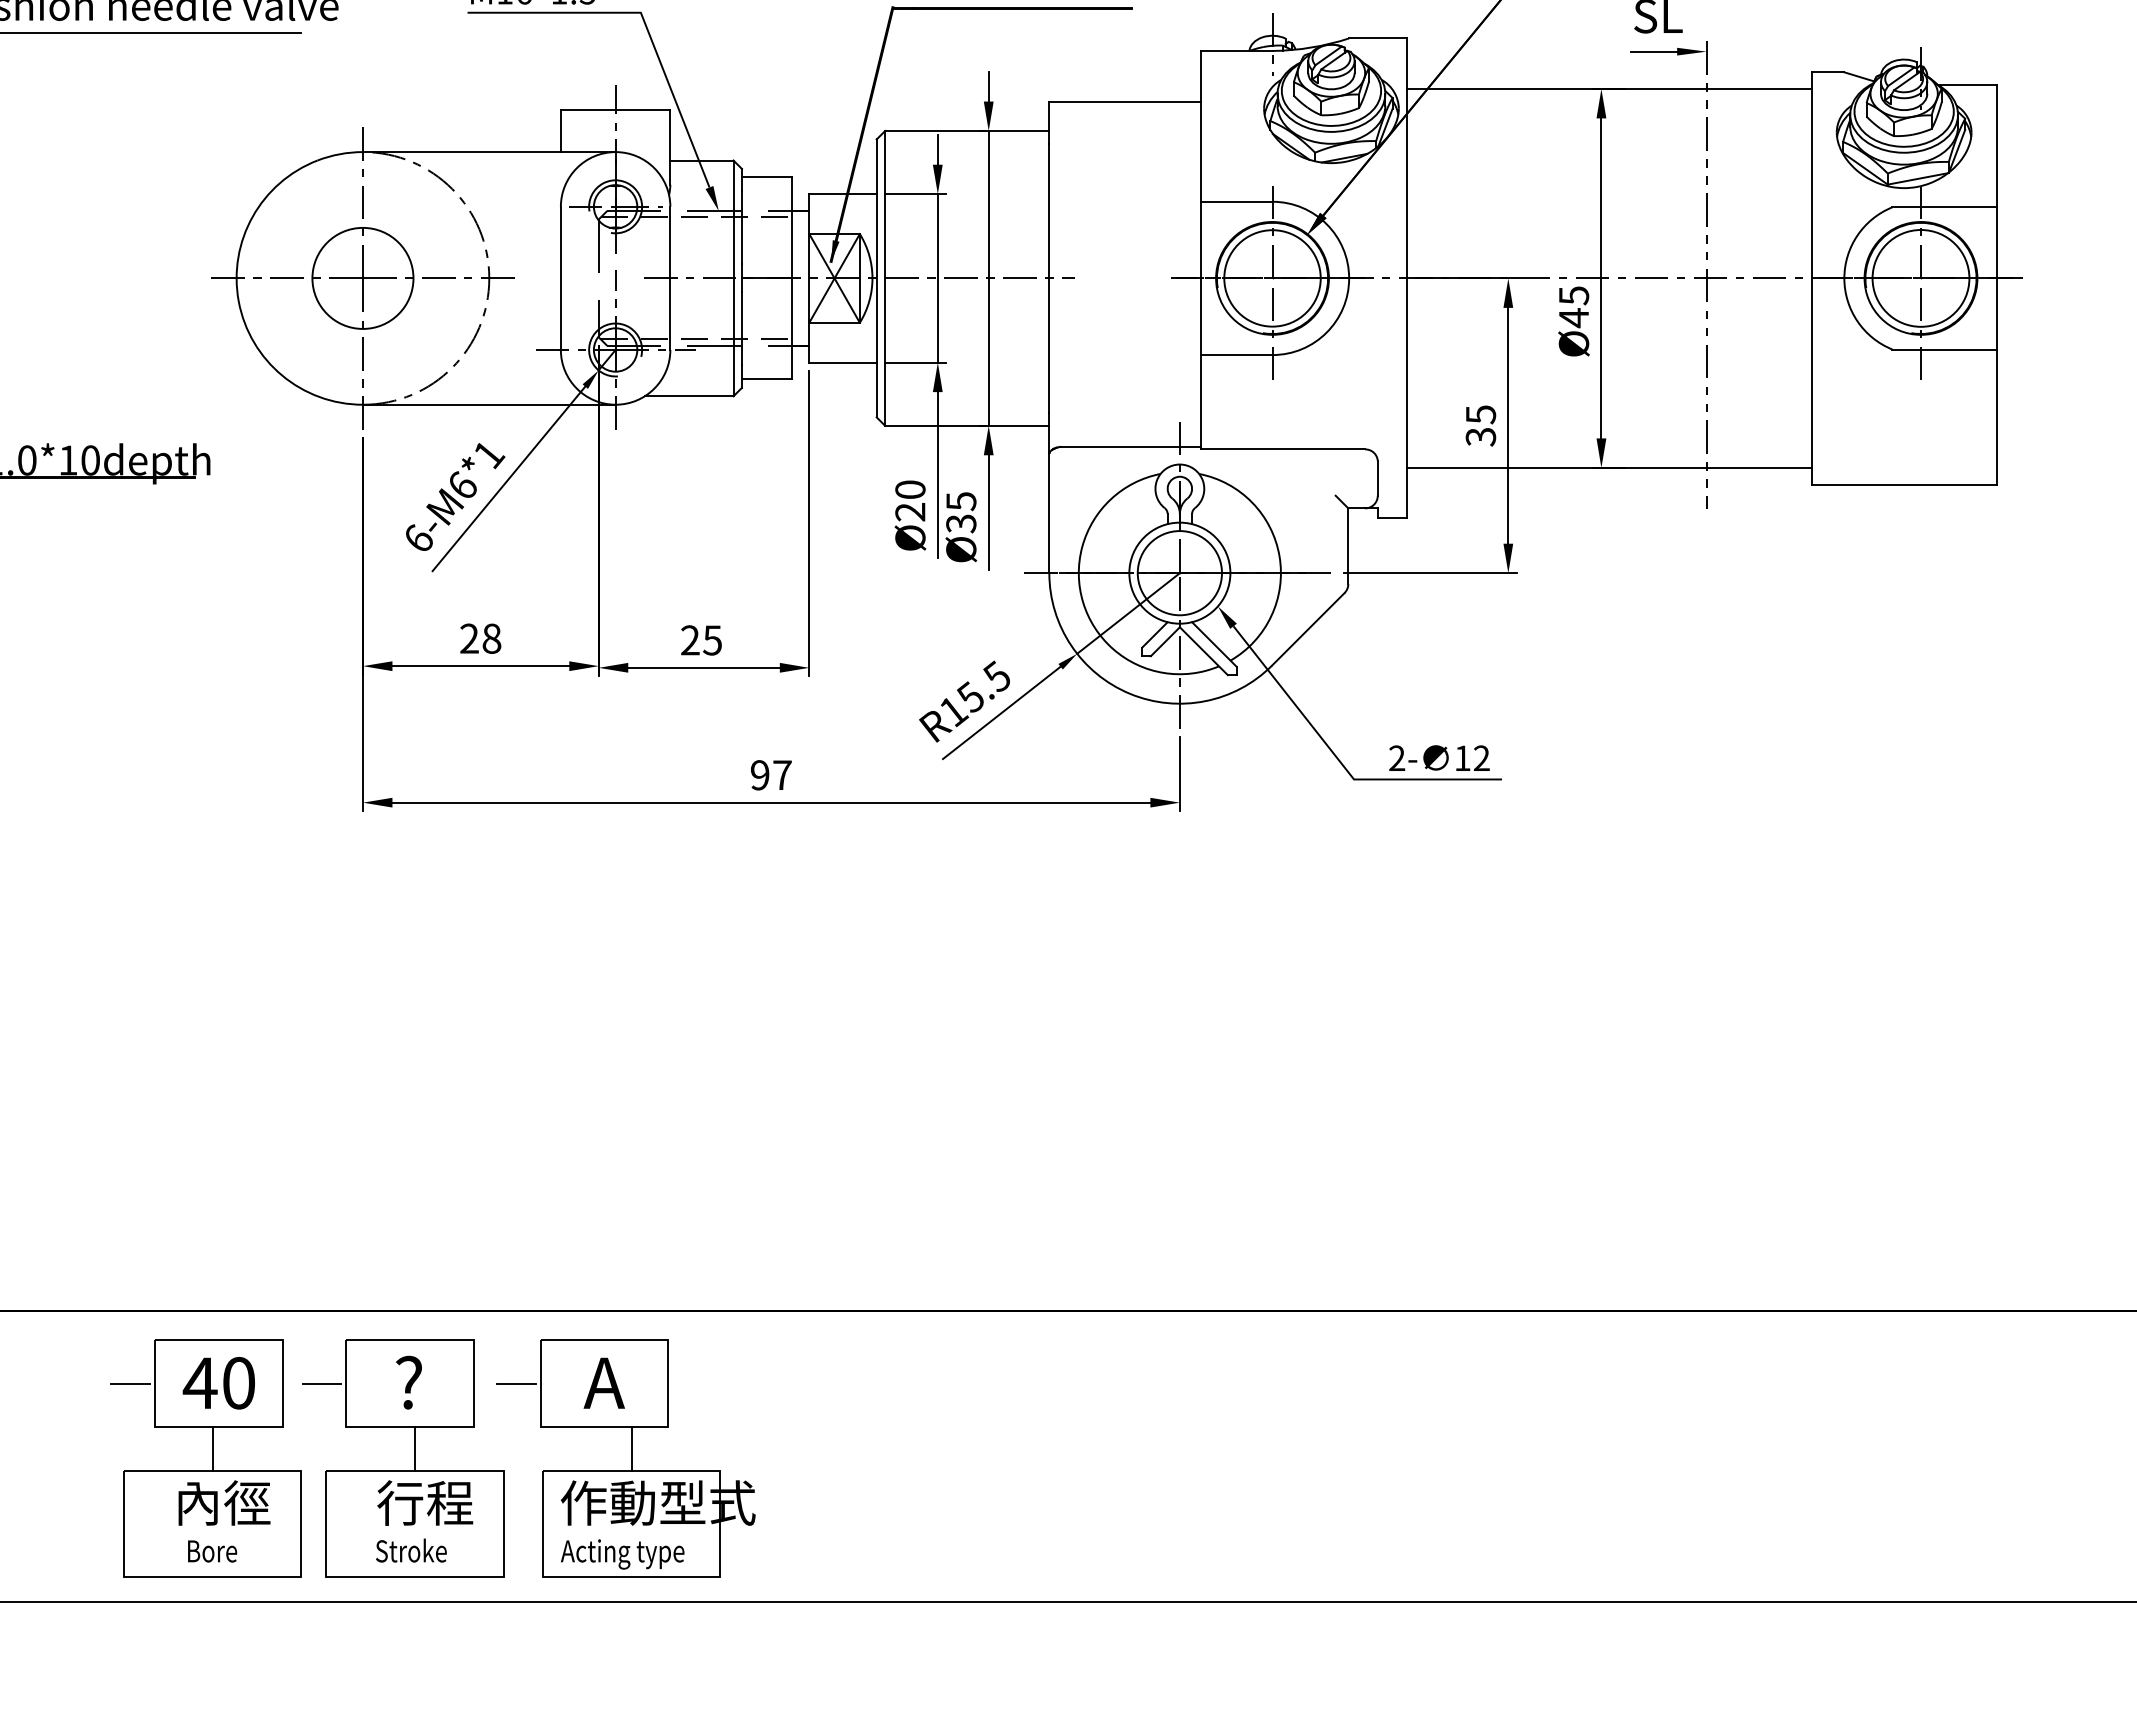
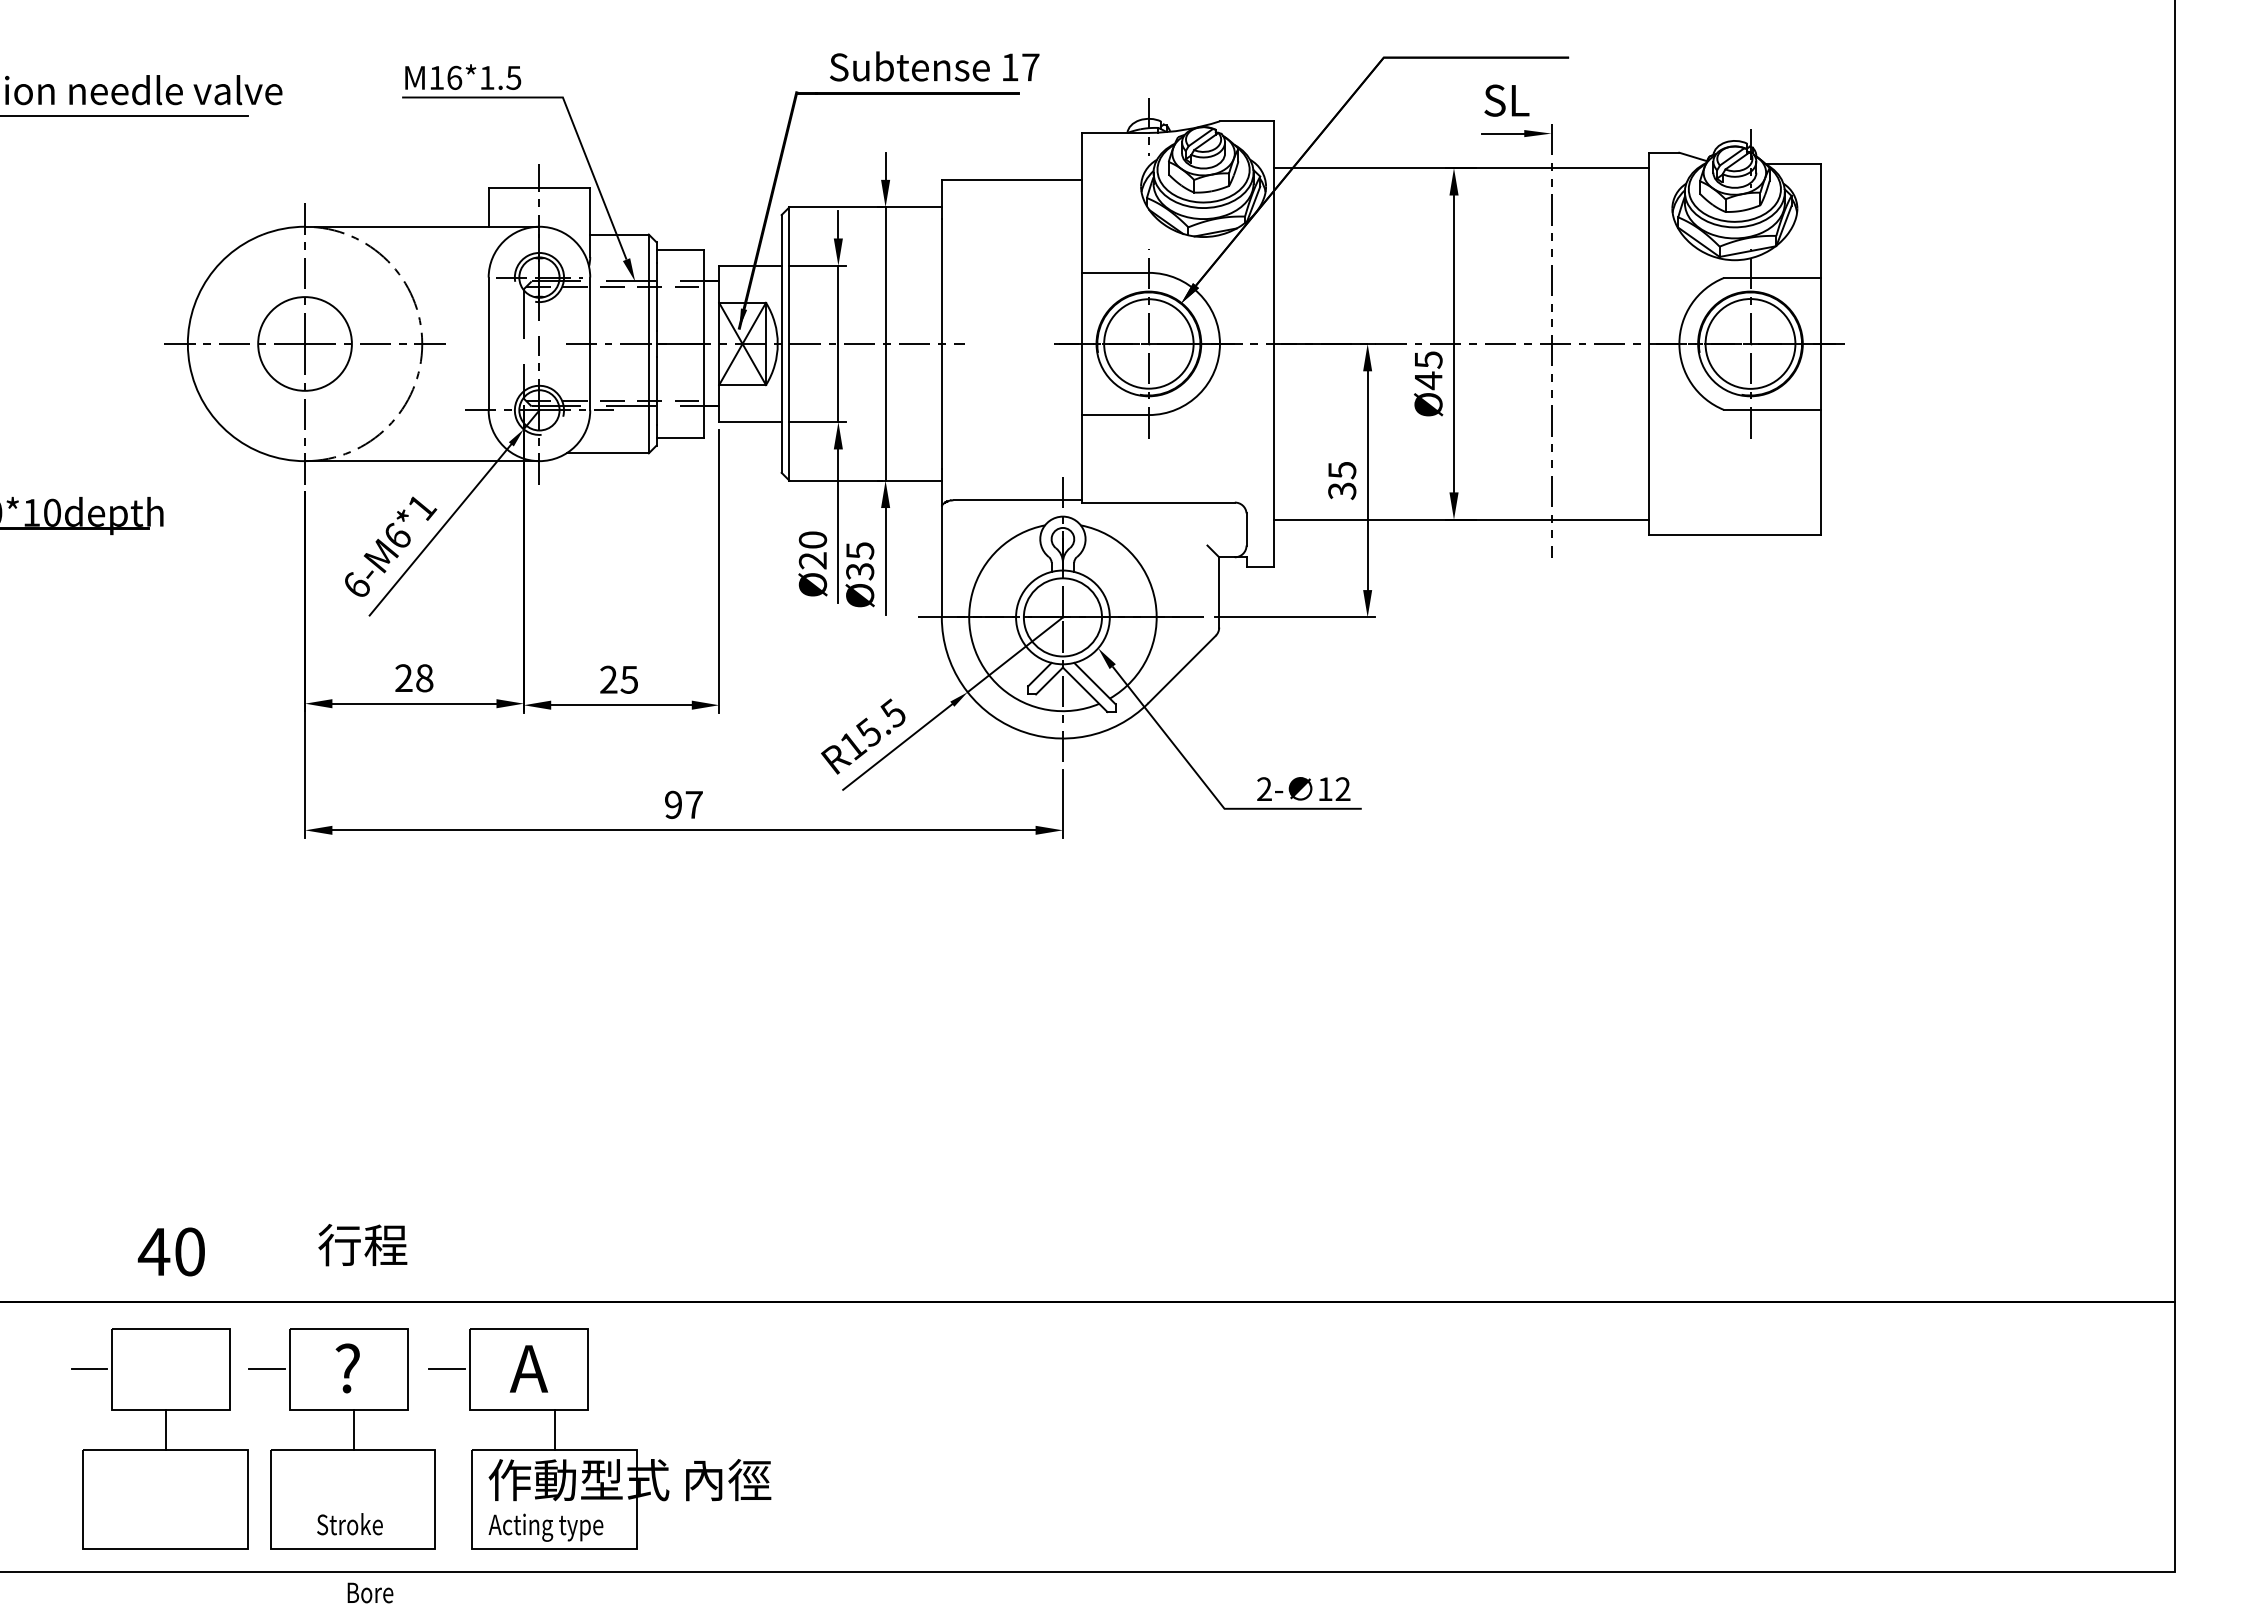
text: (217, 1382) -> (170, 1251), moved
text: (224, 1503) -> (728, 1480), moved
text: (424, 1503) -> (362, 1245), moved
text: (212, 1550) -> (370, 1592), moved

